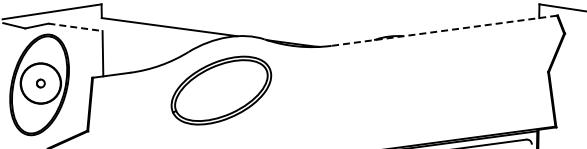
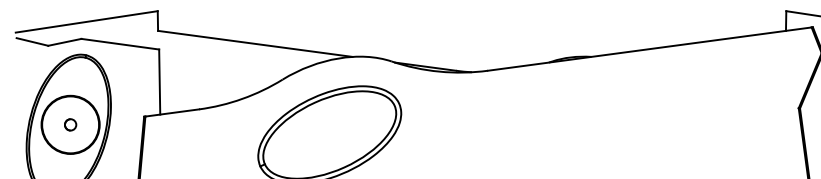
line: (75, 27) -> (120, 44), dashed -> solid
line: (444, 30) -> (650, 48), dashed -> solid

